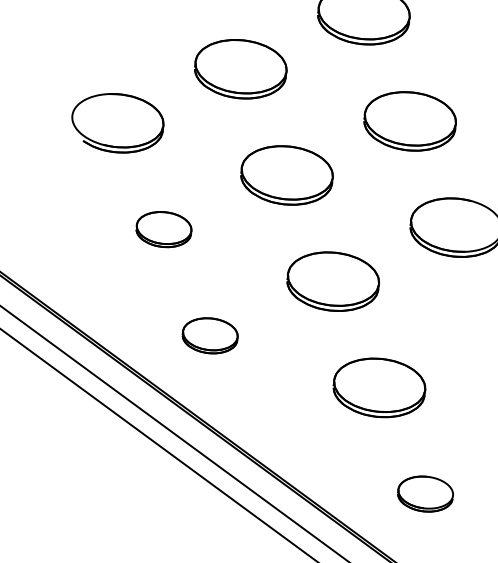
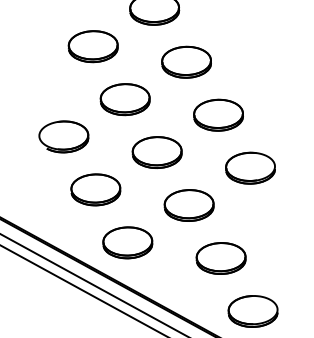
part: (163, 228) -> (95, 189), size x1.67
part: (209, 334) -> (127, 242), size x1.67
part: (424, 493) -> (252, 311), size x1.67

